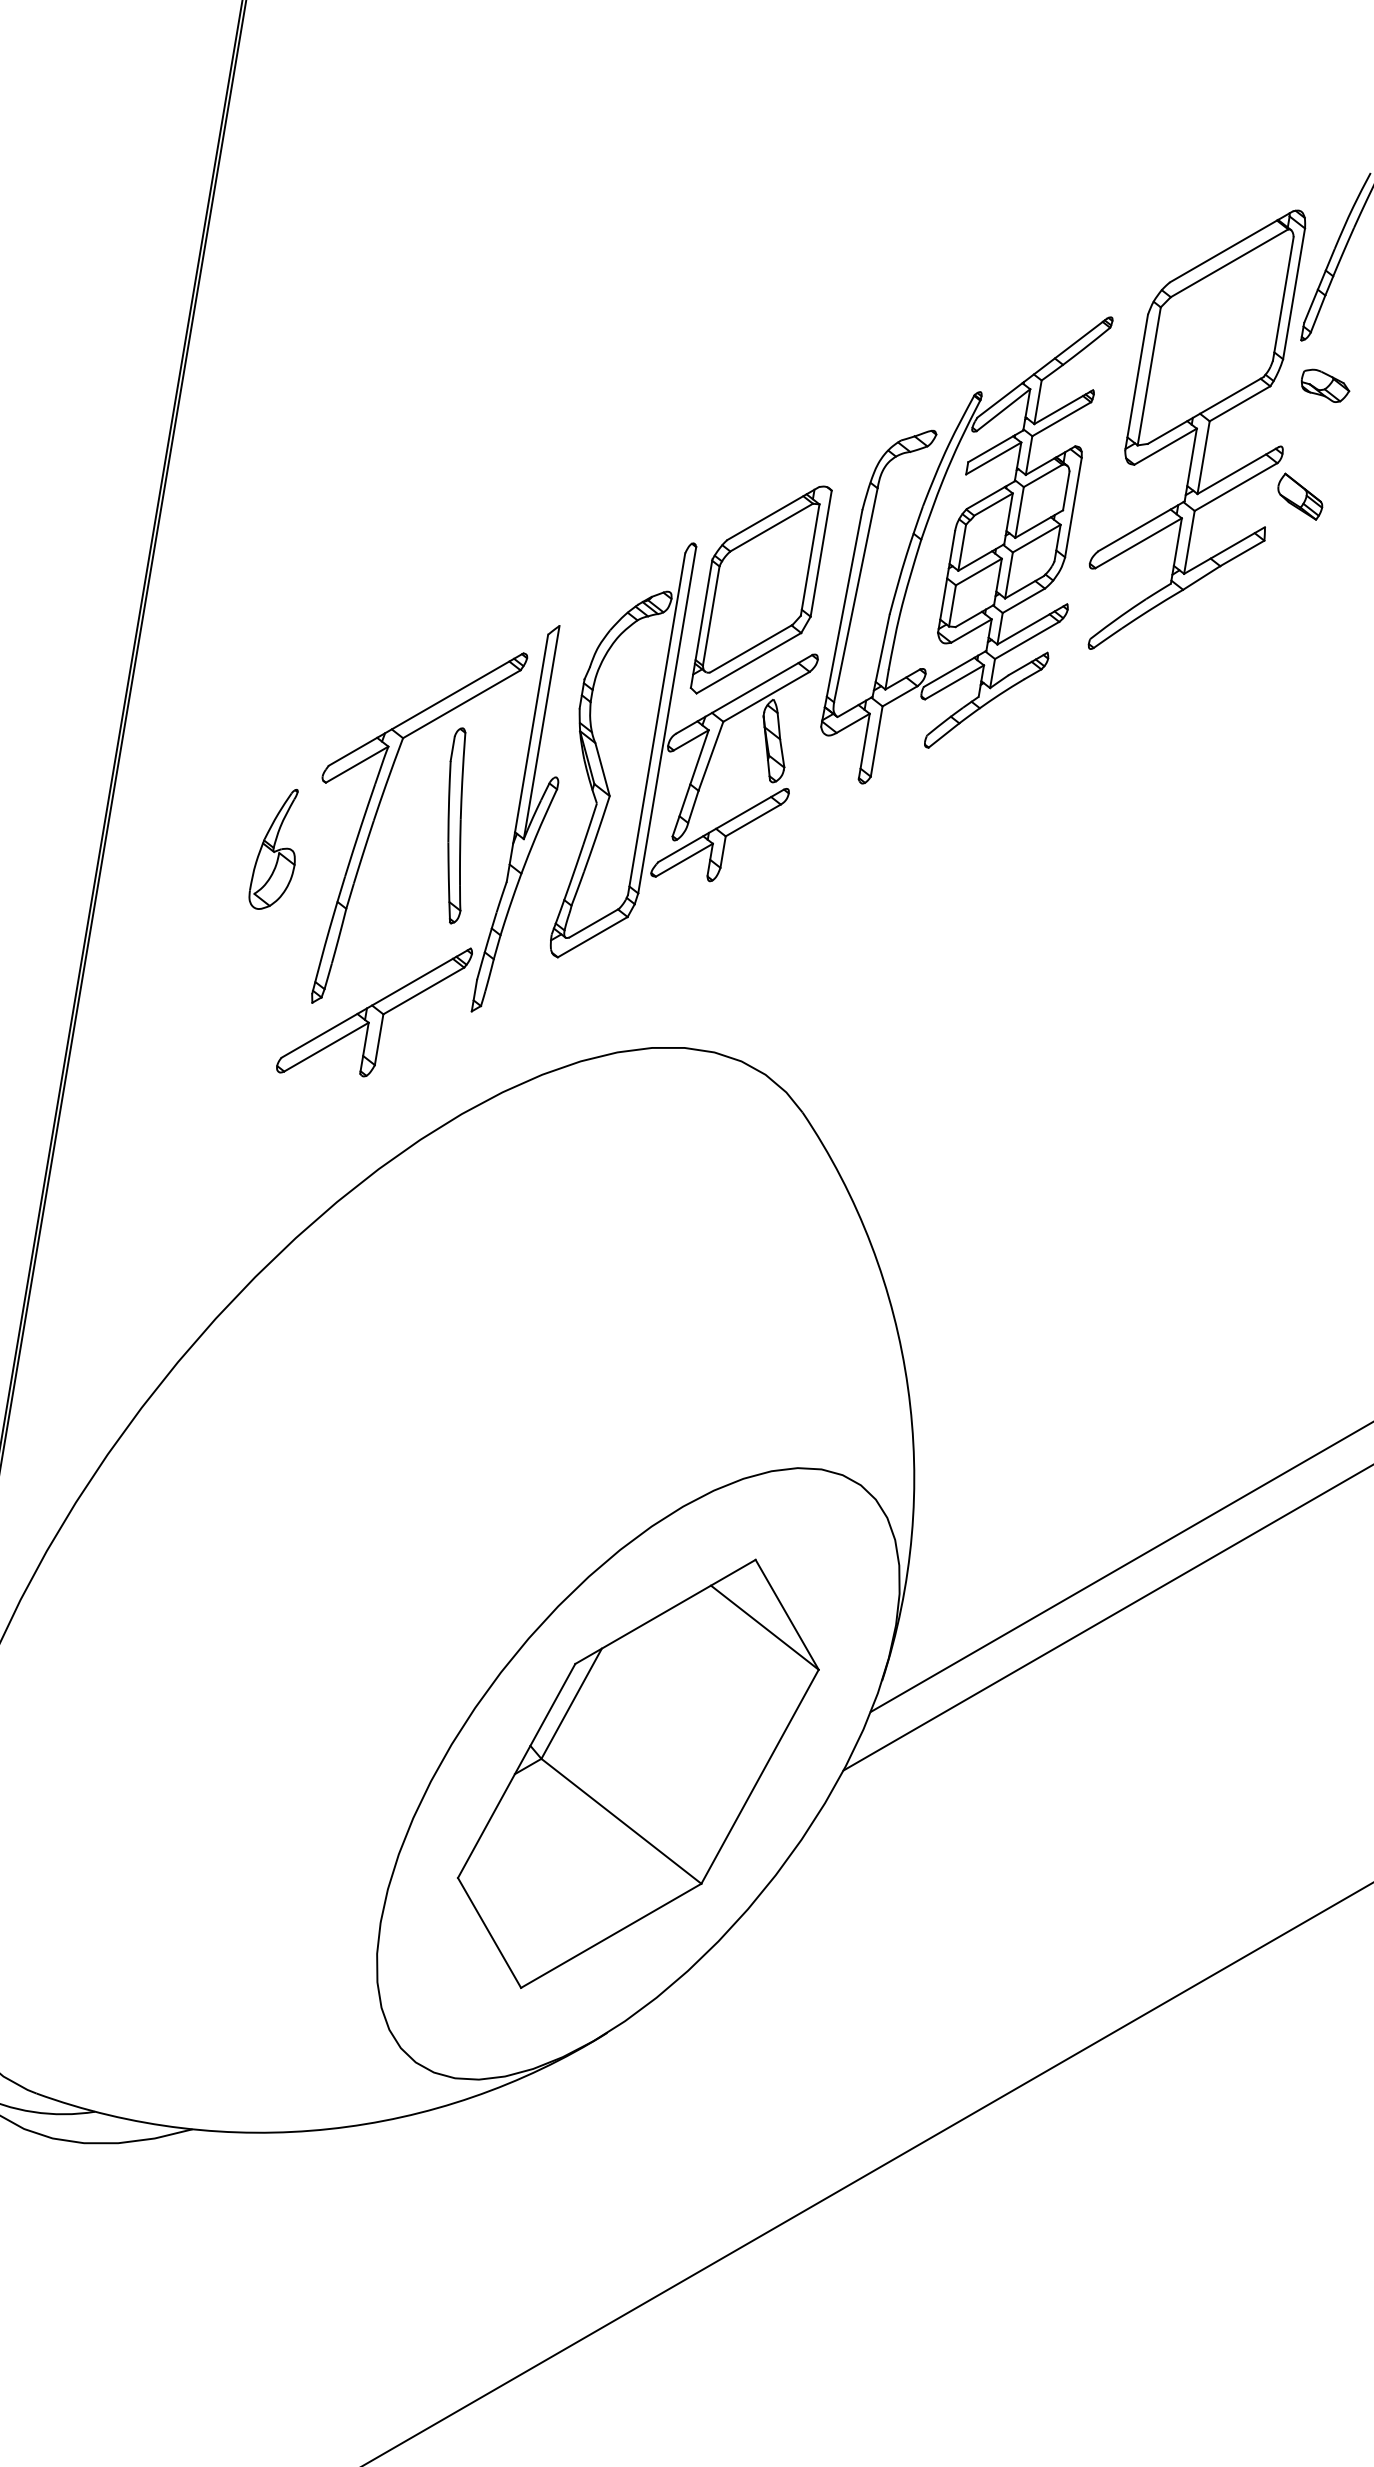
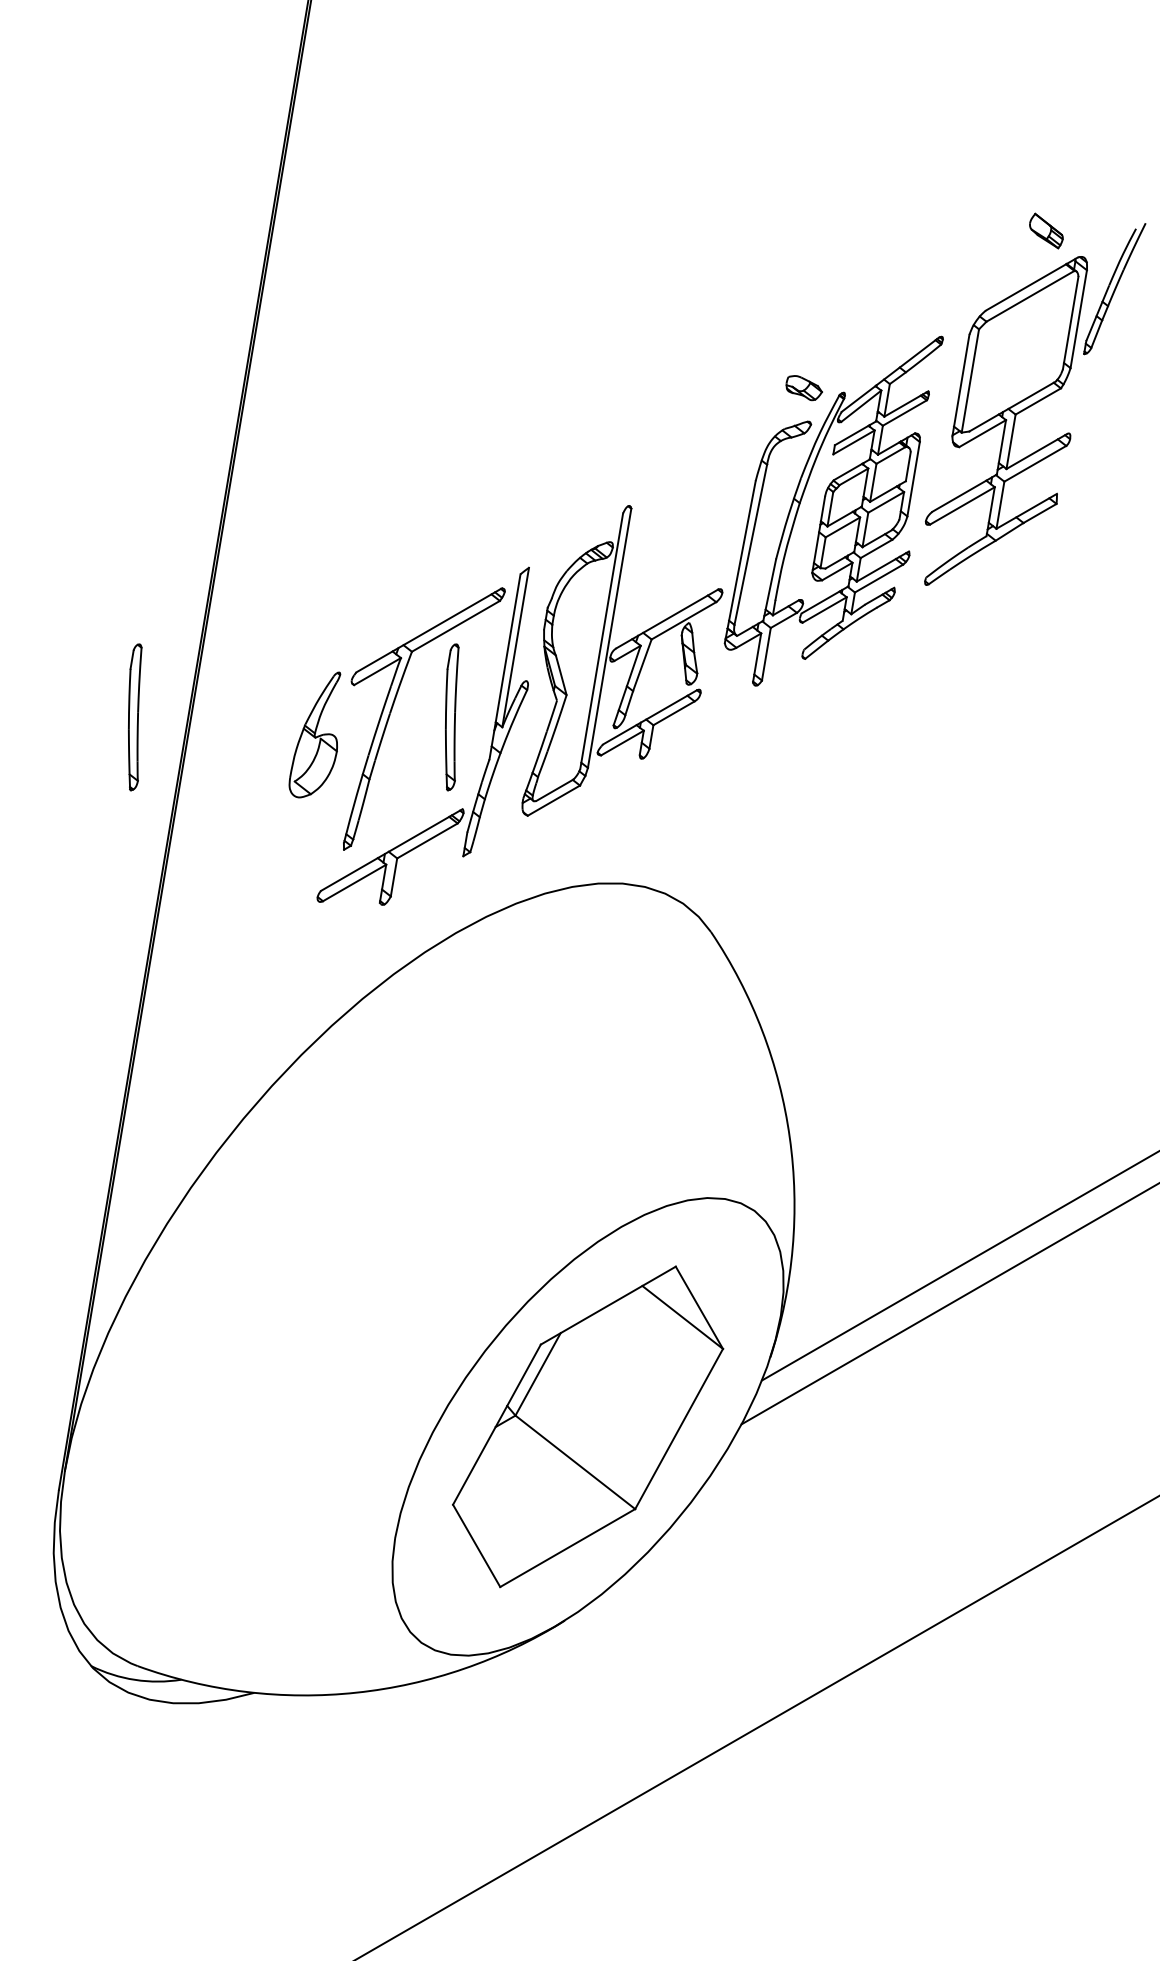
part: (1324, 386) -> (803, 388), moved
part: (1300, 495) -> (1046, 230), moved
part: (760, 589) -> (679, 540), removed
part: (33, 826) -> (135, 717), added
part: (274, 848) -> (315, 734), size x1.4

